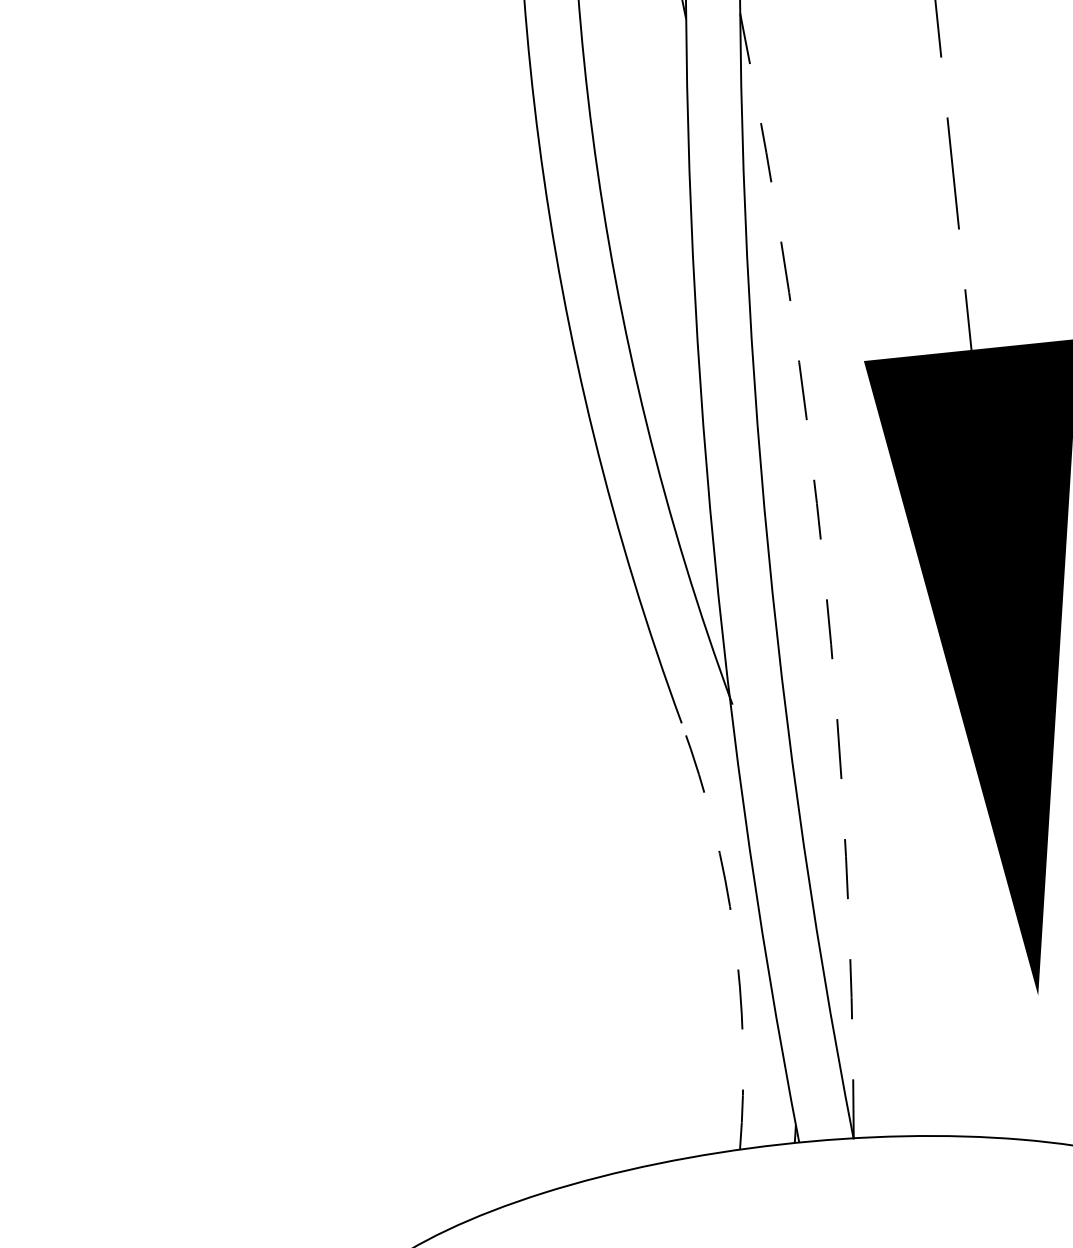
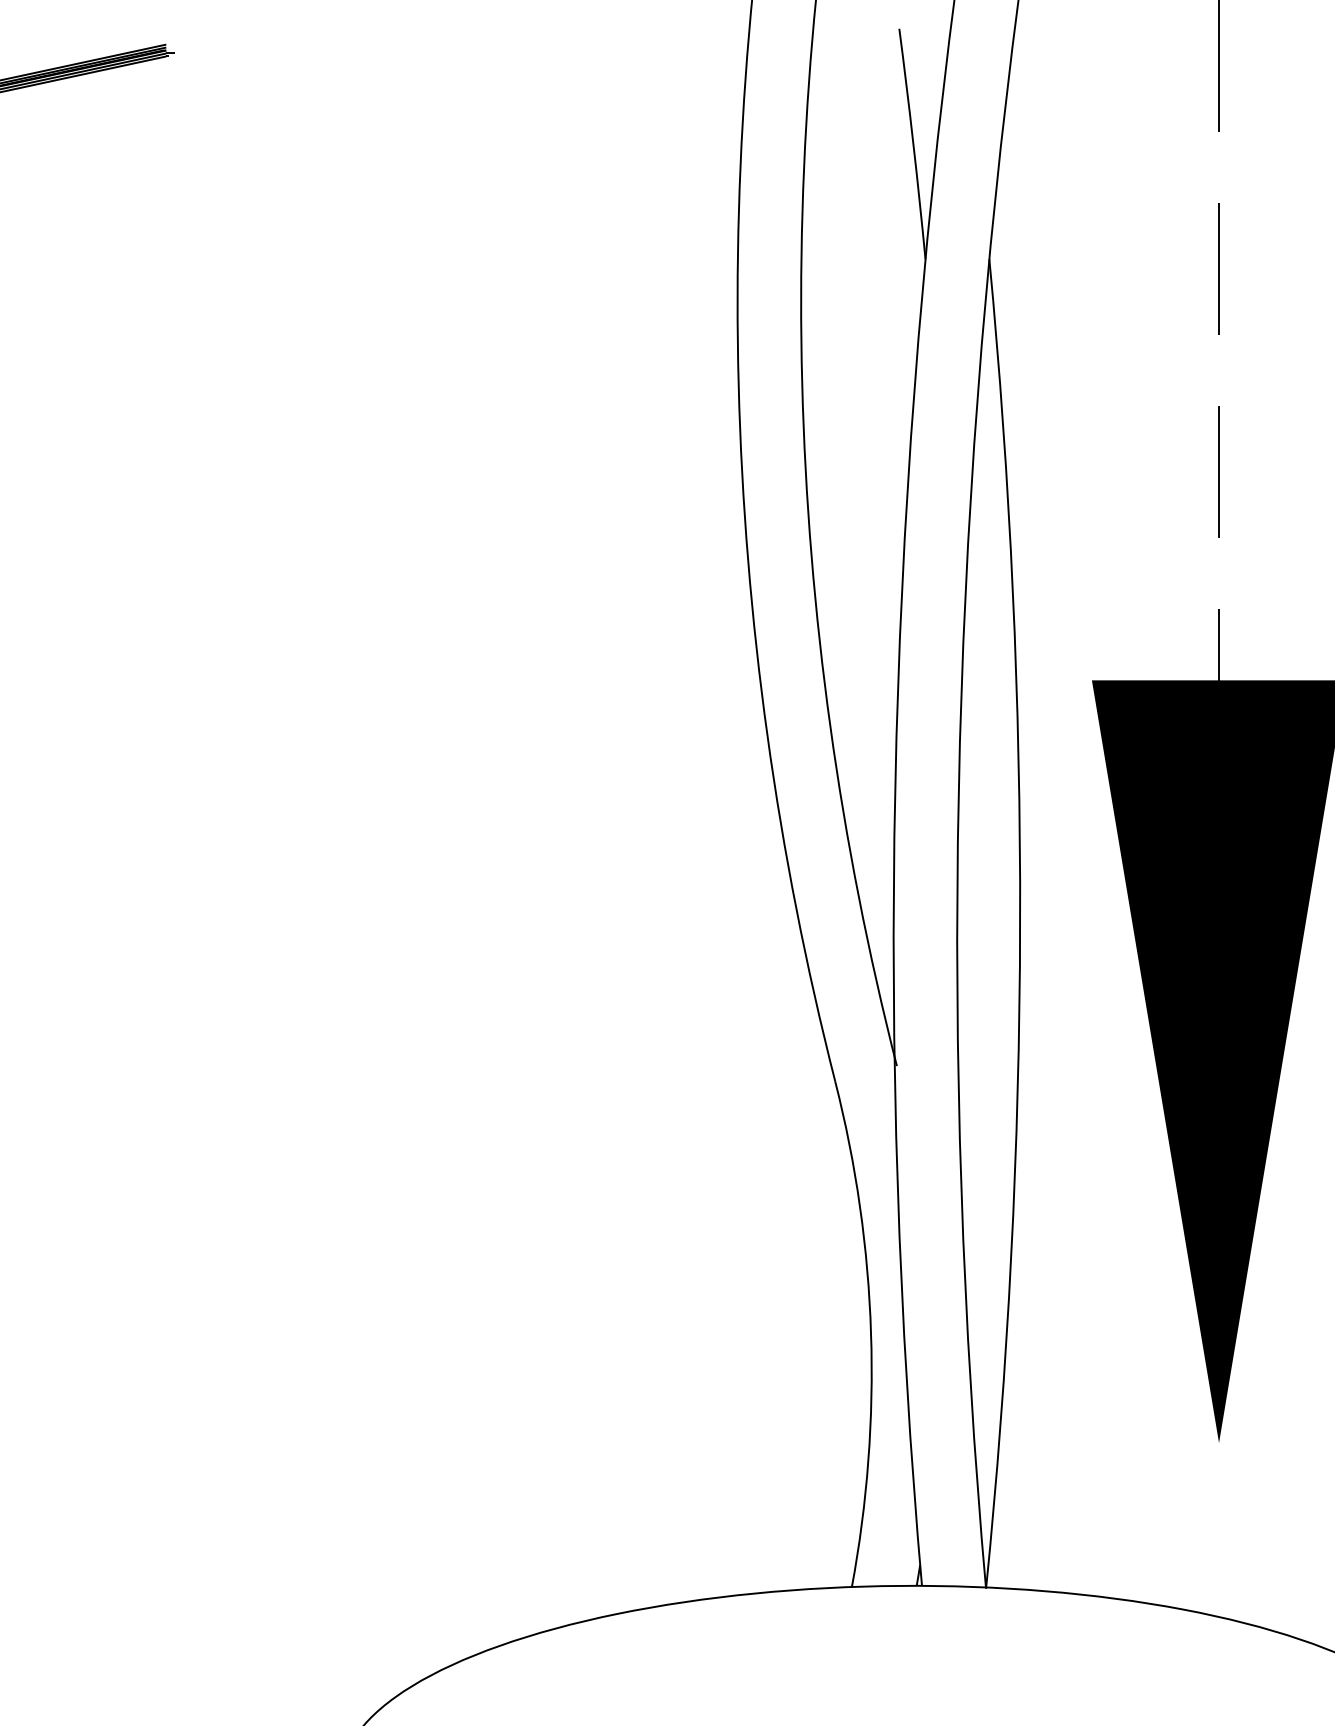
arc: (824, 574) -> (1020, 924), dashed -> solid
arc: (734, 933) -> (871, 1333), dashed -> solid

